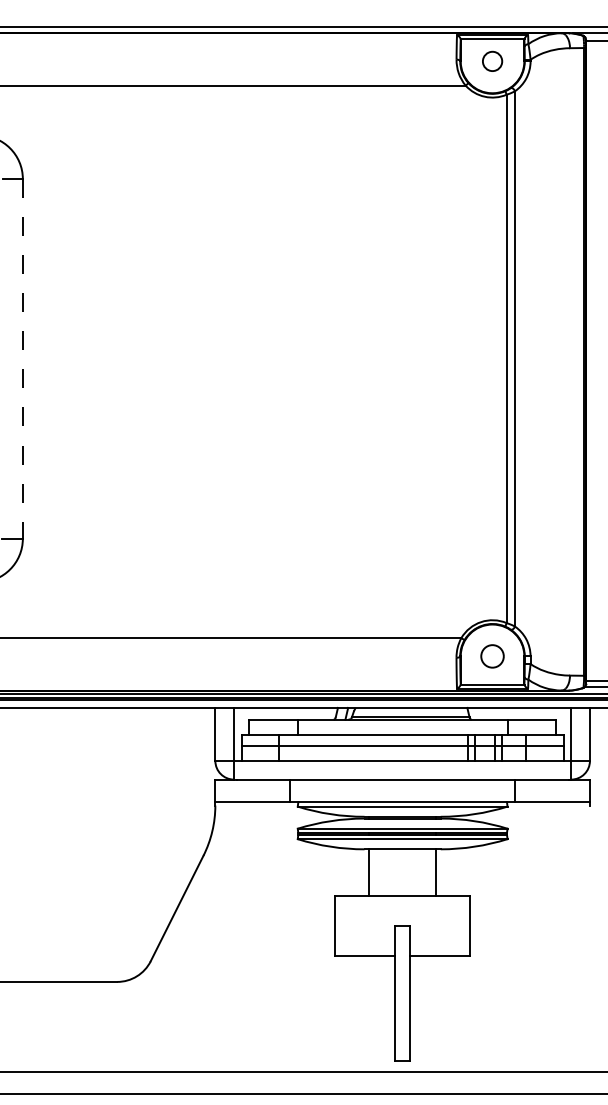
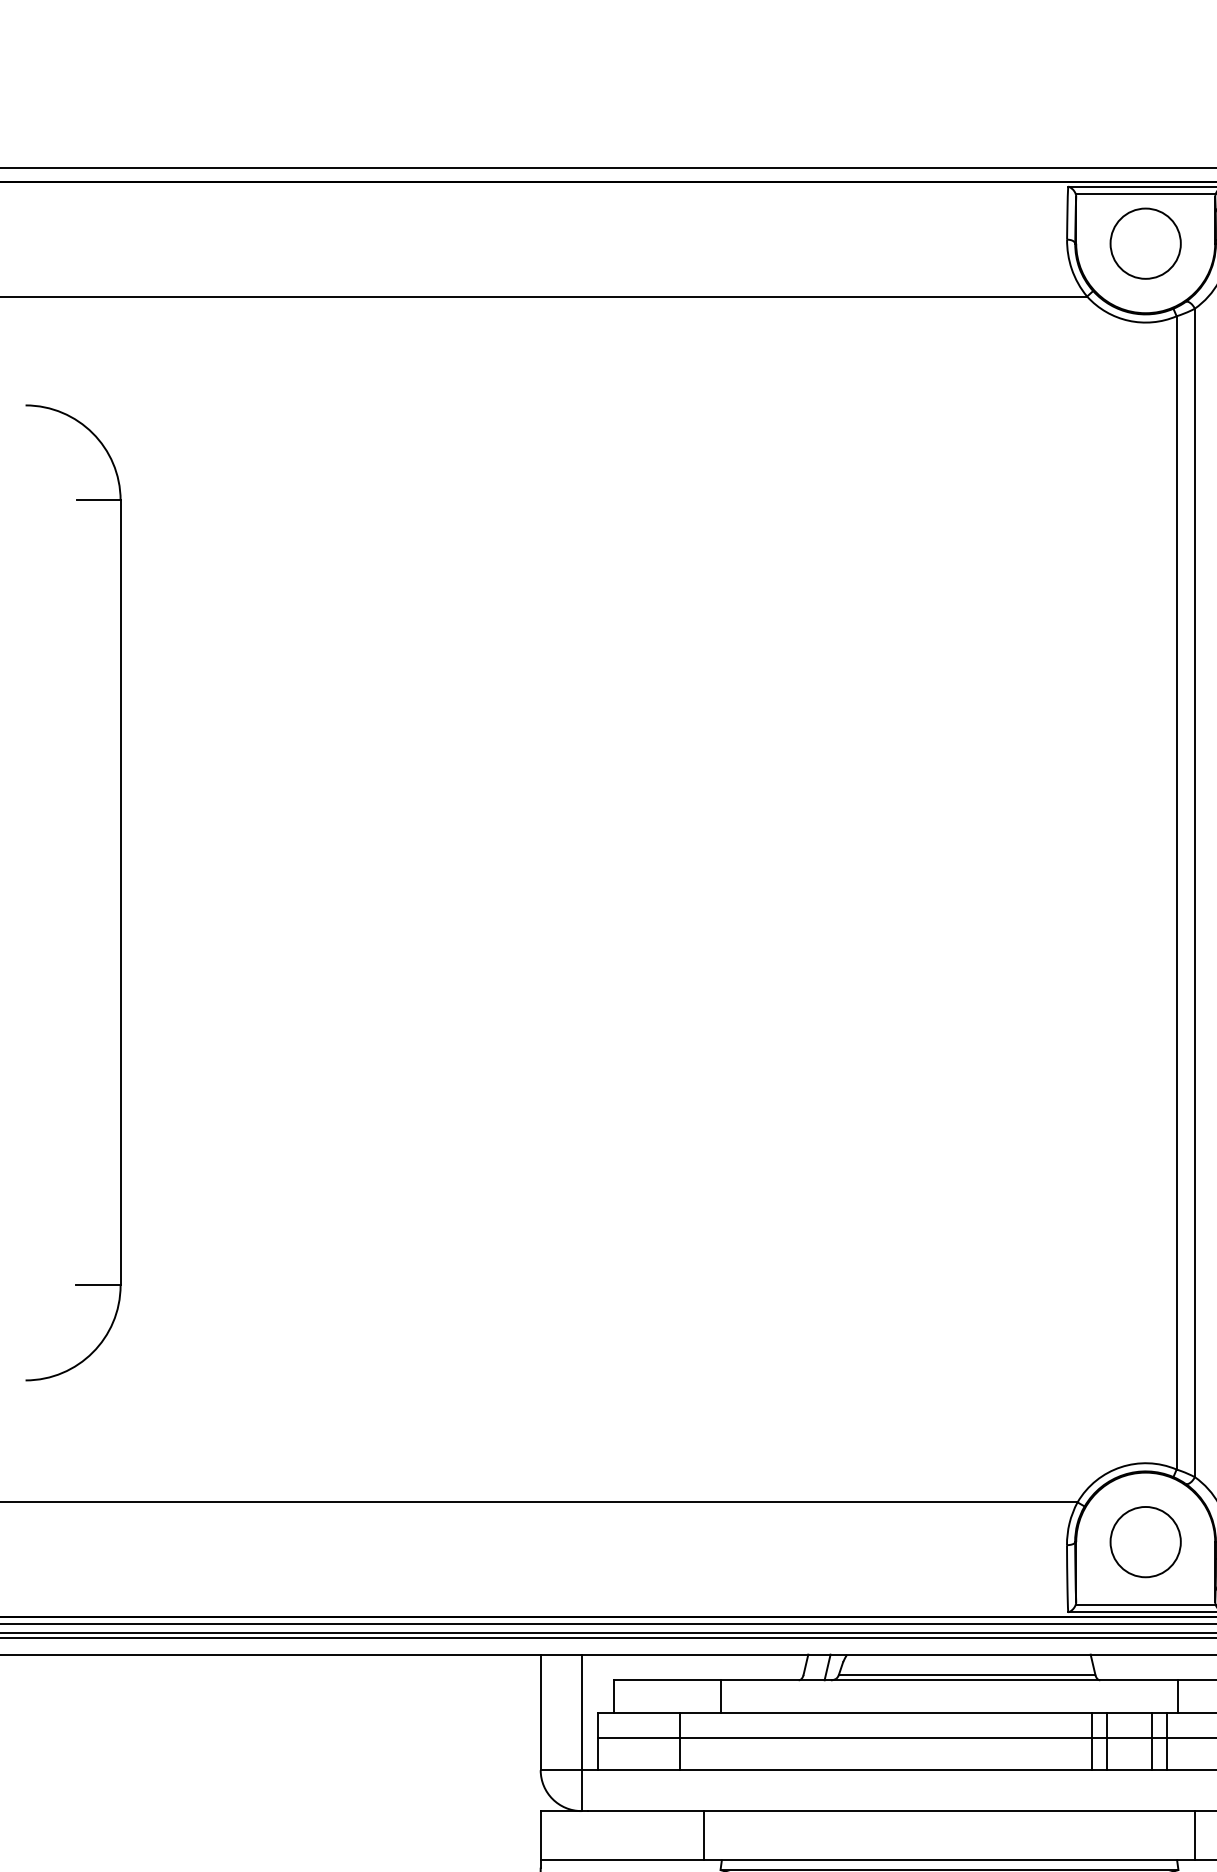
circle: (492, 61) -> (1145, 243), size x1.67
line: (22, 358) -> (119, 892), dashed -> solid
circle: (492, 656) -> (1145, 1542), size x1.43

